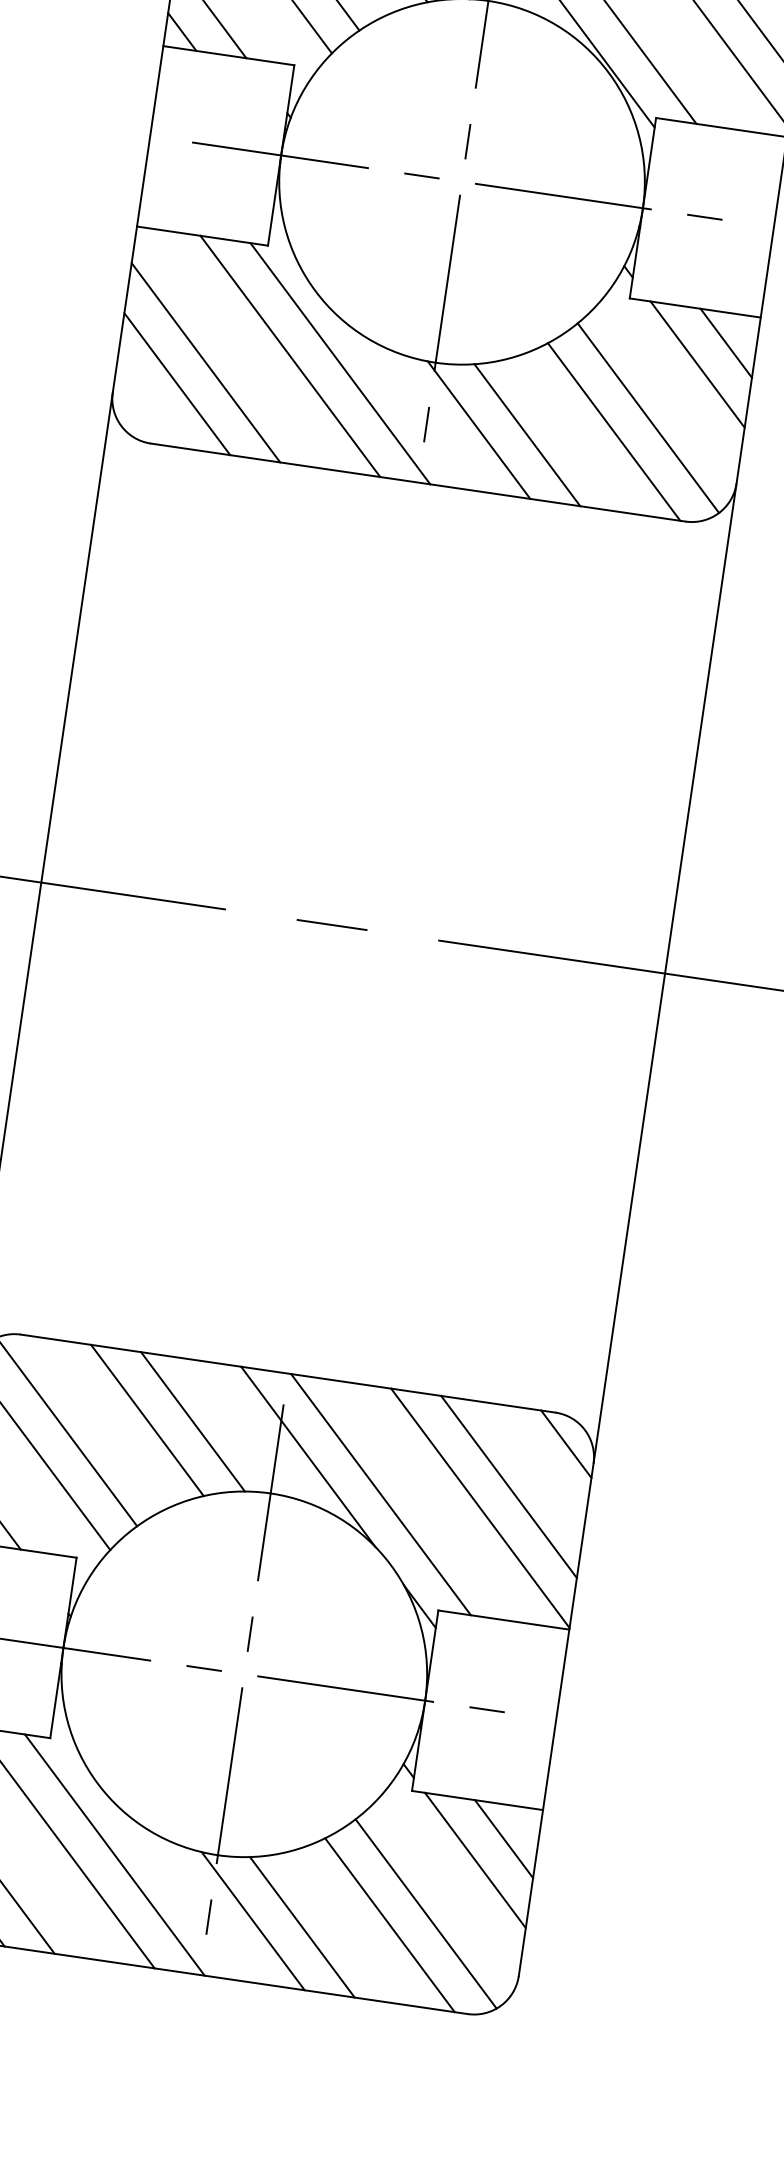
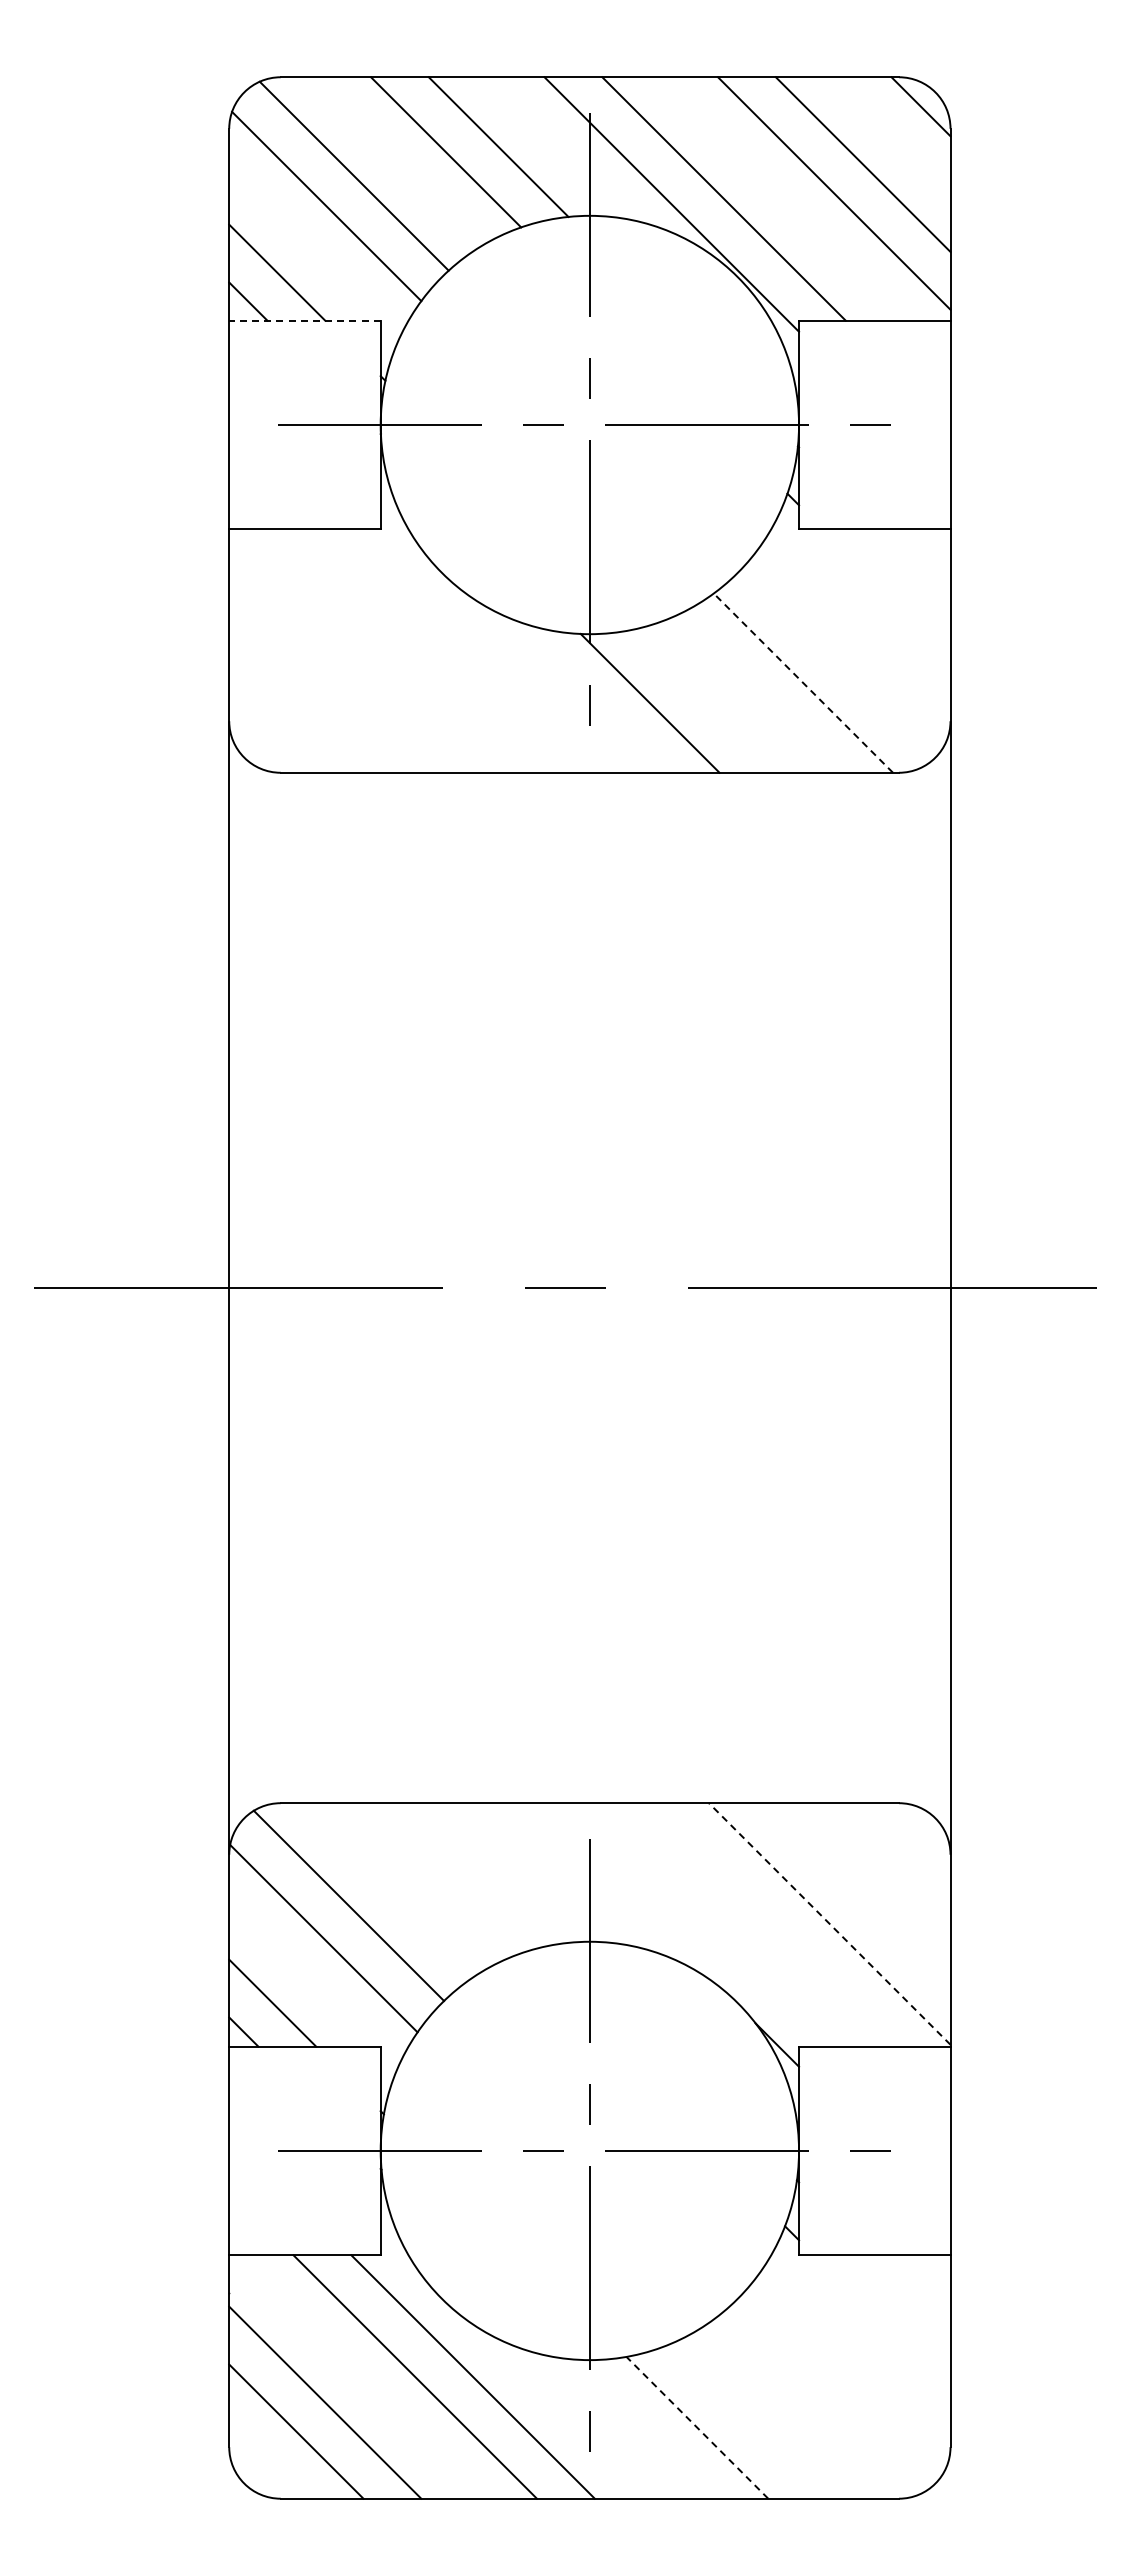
line: (228, 55) -> (304, 320), solid -> dashed
line: (726, 342) -> (915, 563), removed
line: (290, 355) -> (424, 650), removed
line: (205, 362) -> (329, 671), removed
line: (339, 363) -> (481, 650), removed
line: (697, 364) -> (886, 592), removed
line: (177, 383) -> (300, 700), removed
line: (648, 417) -> (839, 661), removed
line: (614, 432) -> (803, 683), solid -> dashed
line: (527, 434) -> (705, 700), removed
line: (146, 1420) -> (437, 1879), removed
line: (192, 1421) -> (489, 1873), removed
line: (566, 1444) -> (916, 1837), removed
line: (308, 1457) -> (626, 1894), removed
line: (508, 1486) -> (858, 1894), removed
line: (380, 1494) -> (714, 1924), removed
line: (480, 1507) -> (829, 1923), solid -> dashed
line: (503, 1838) -> (910, 2294), removed
line: (475, 1860) -> (882, 2323), removed
line: (425, 1913) -> (834, 2391), removed
line: (253, 1920) -> (640, 2428), removed
line: (389, 1924) -> (795, 2410), removed
line: (302, 1927) -> (697, 2427), solid -> dashed

